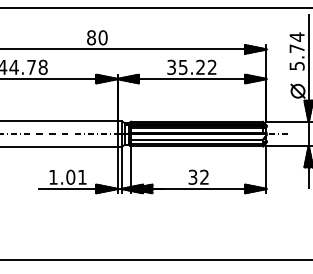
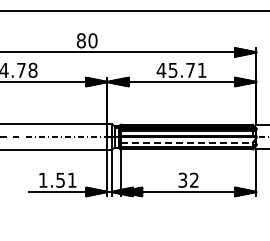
text: (191, 66) -> (181, 69), 35.22 -> 45.71
line: (197, 139) -> (187, 142), solid -> dashed
text: (70, 176) -> (60, 179), 1.01 -> 1.51

